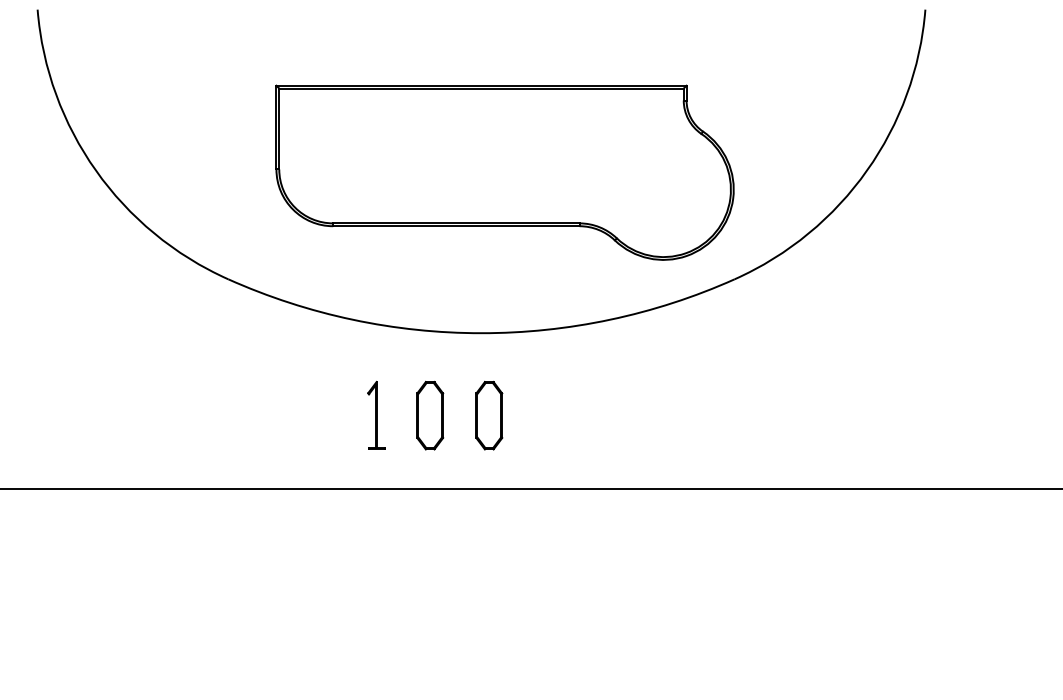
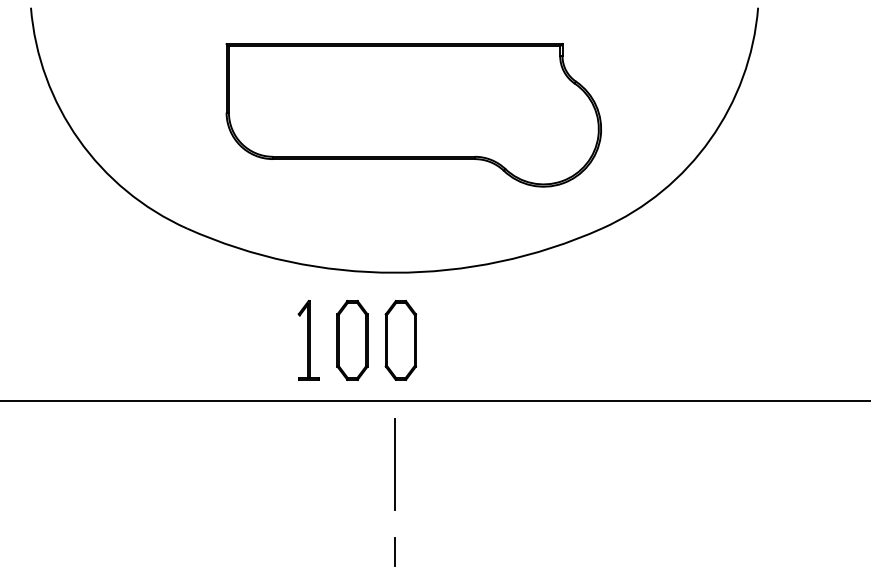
part: (504, 172) -> (413, 115), moved
part: (376, 414) -> (308, 339), size x1.43
part: (430, 414) -> (352, 339), size x1.43
part: (488, 414) -> (400, 339), size x1.43
line: (481, 567) -> (394, 464), added
line: (481, 673) -> (394, 551), added

